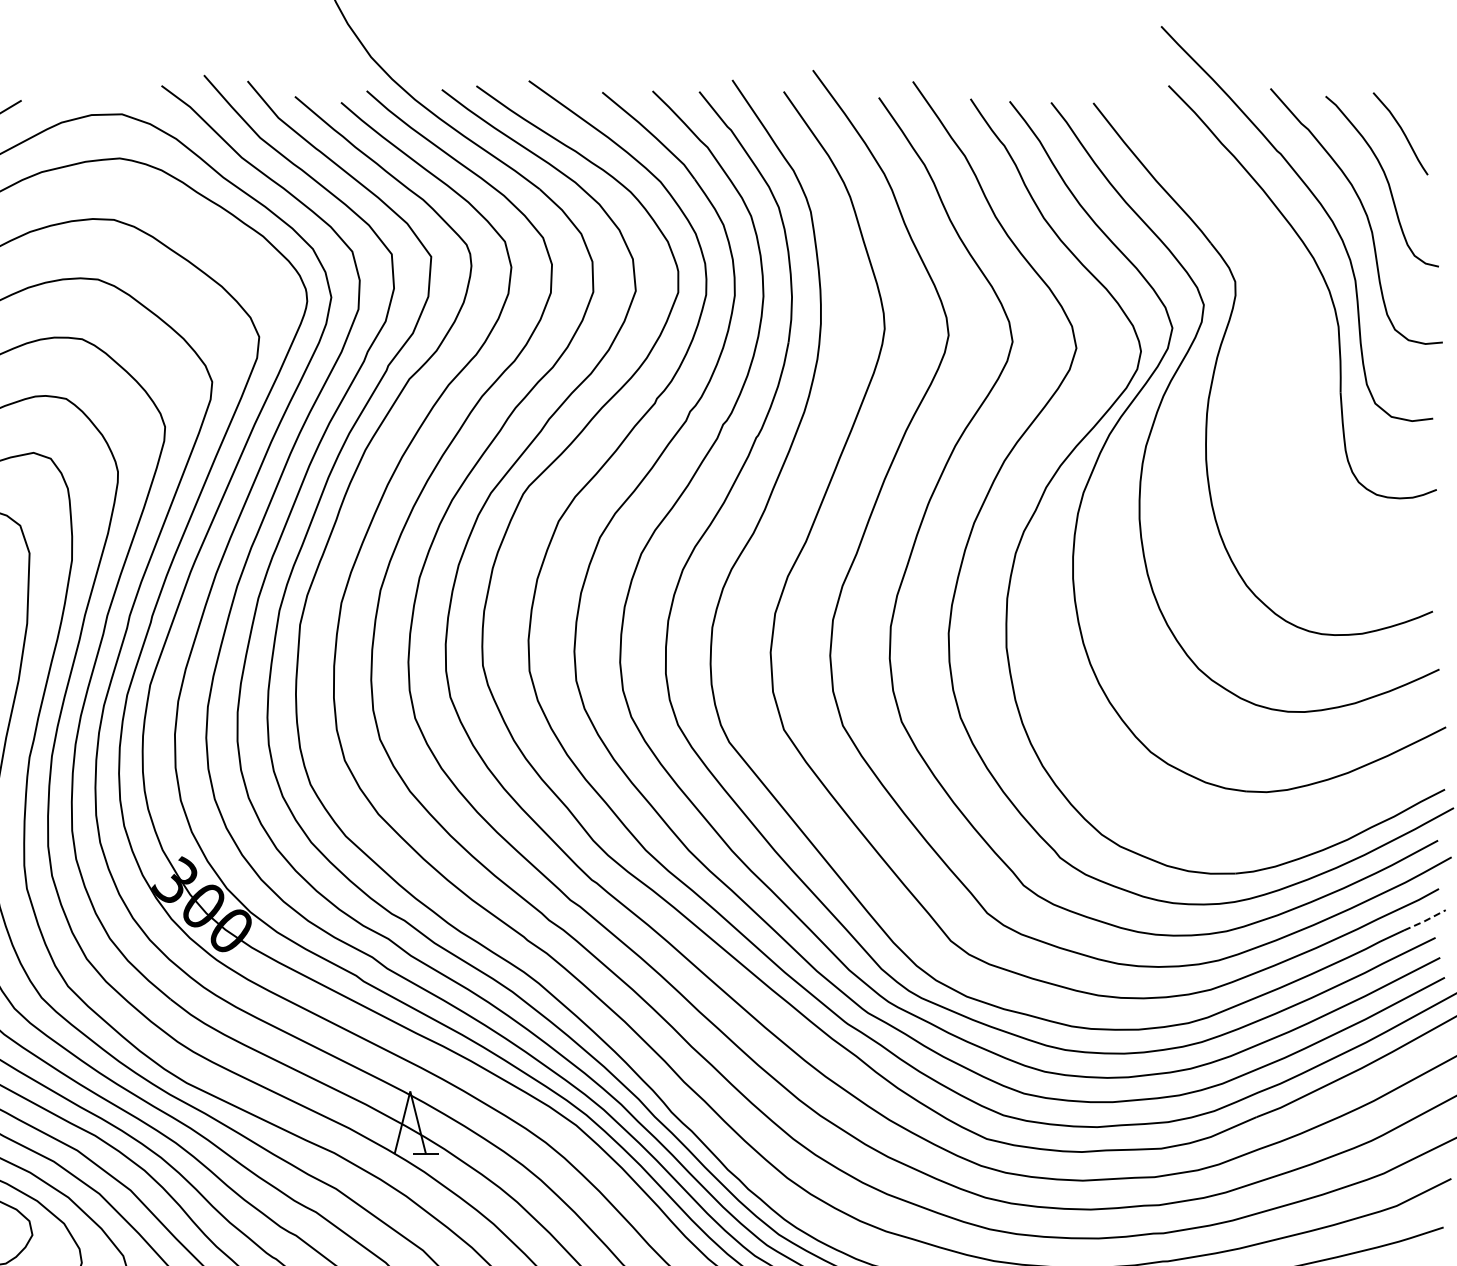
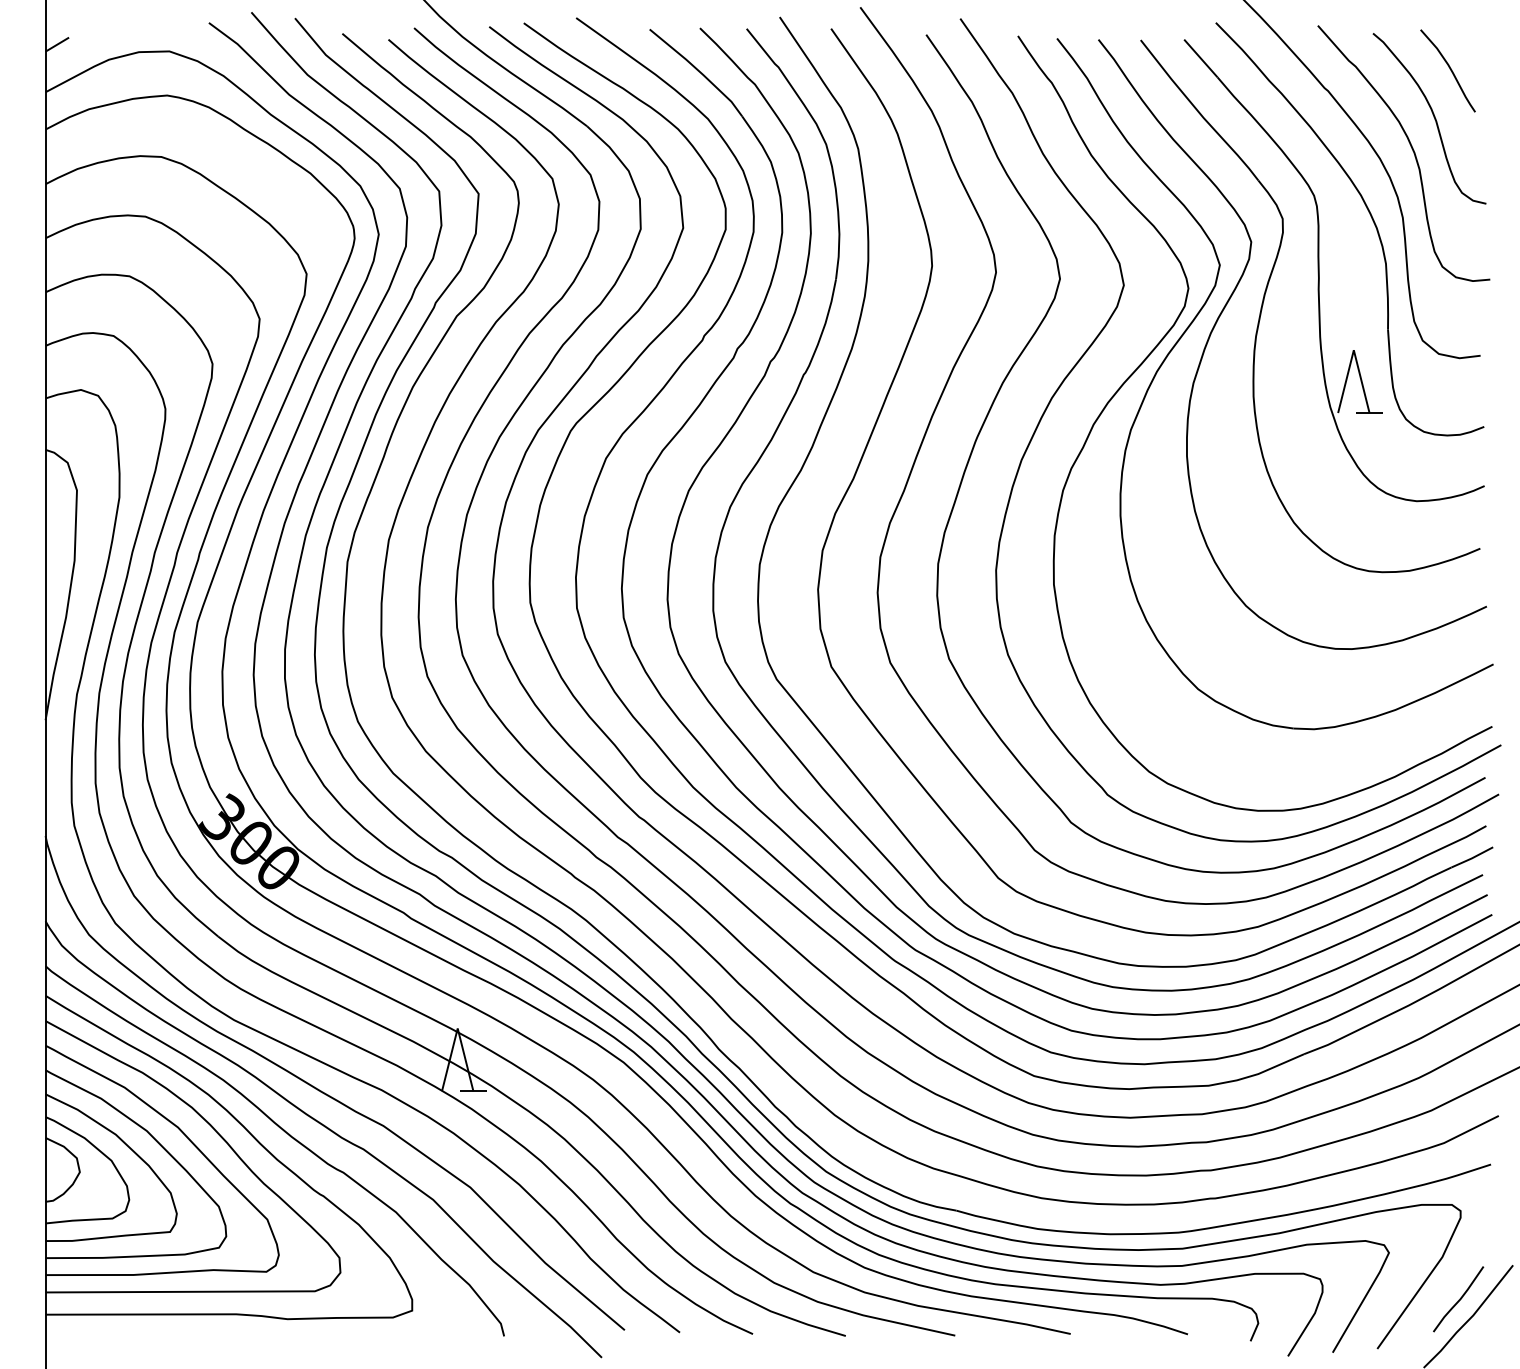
part: (1272, 333) -> (1319, 270), added
line: (1425, 921) -> (1472, 858), dashed -> solid

